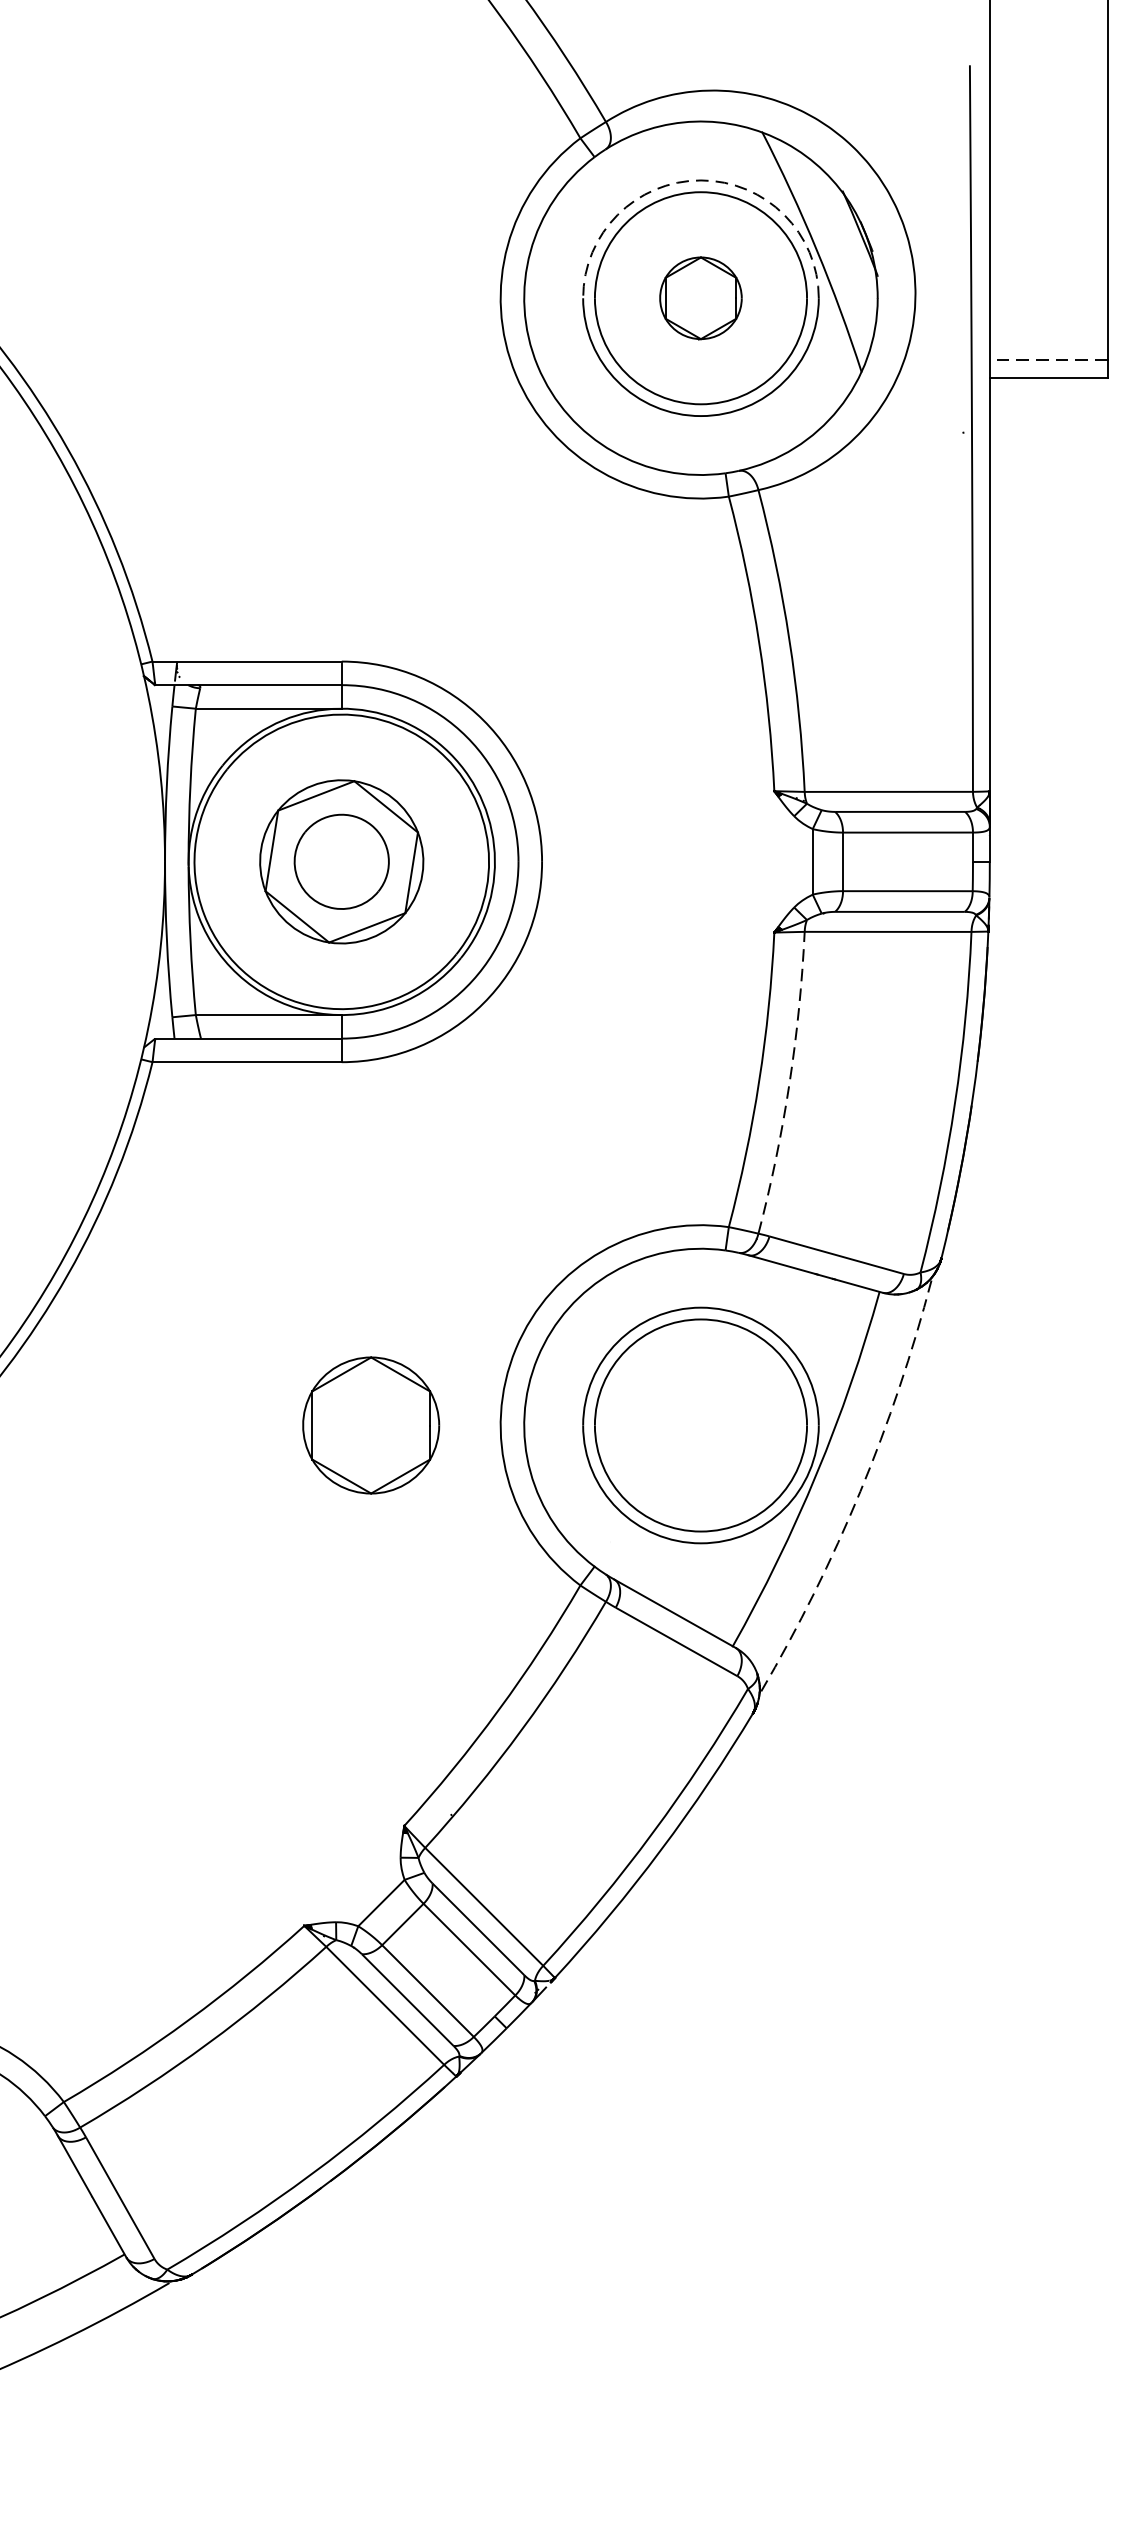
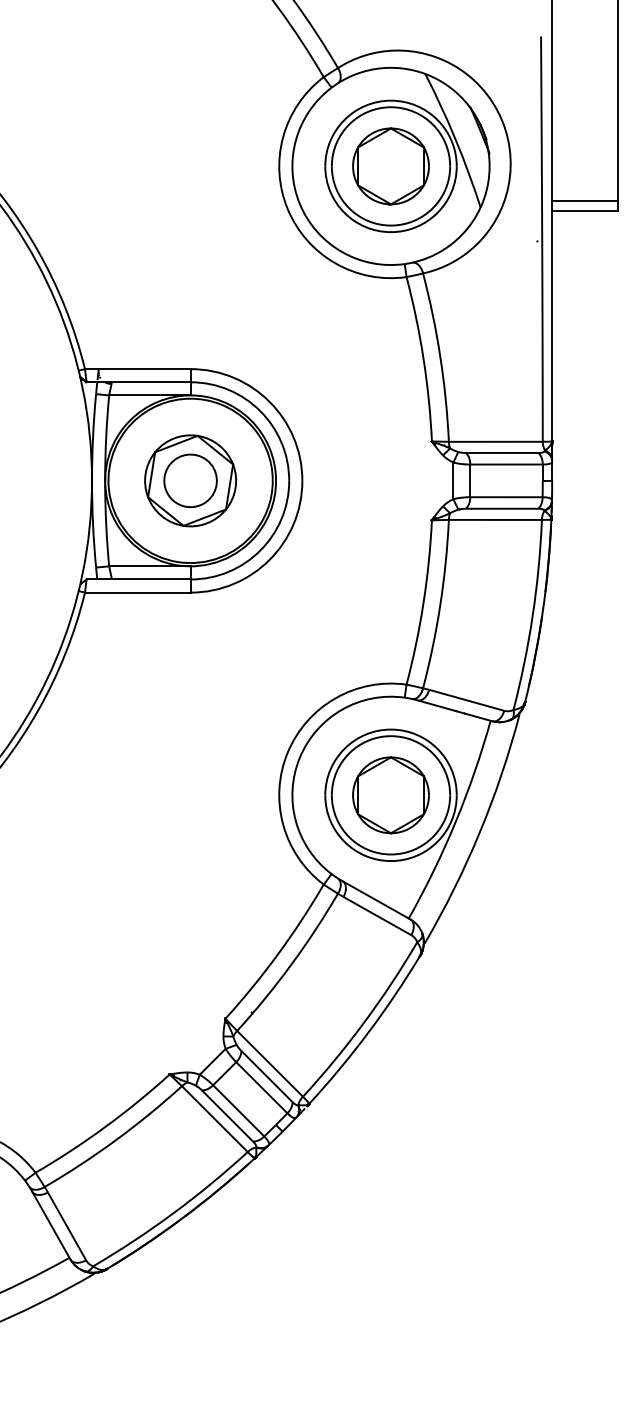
arc: (701, 180) -> (391, 100), dashed -> solid
part: (700, 298) -> (390, 166), size x1.67
line: (1049, 359) -> (585, 200), dashed -> solid
arc: (789, 1083) -> (440, 604), dashed -> solid
part: (370, 1425) -> (390, 795), moved
arc: (859, 1492) -> (479, 832), dashed -> solid

